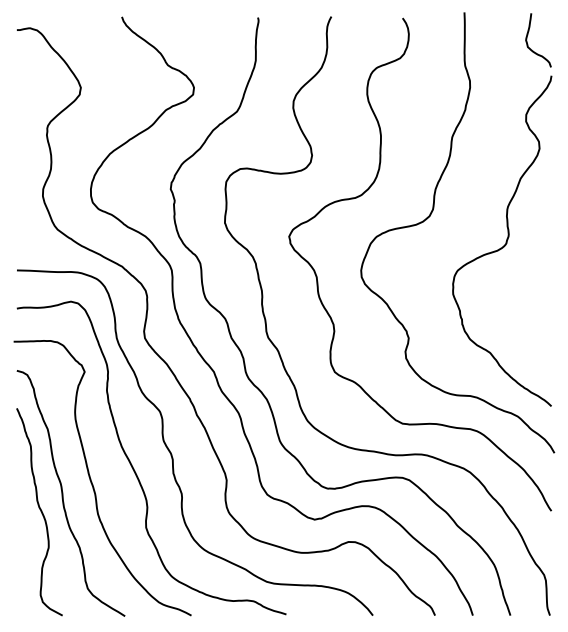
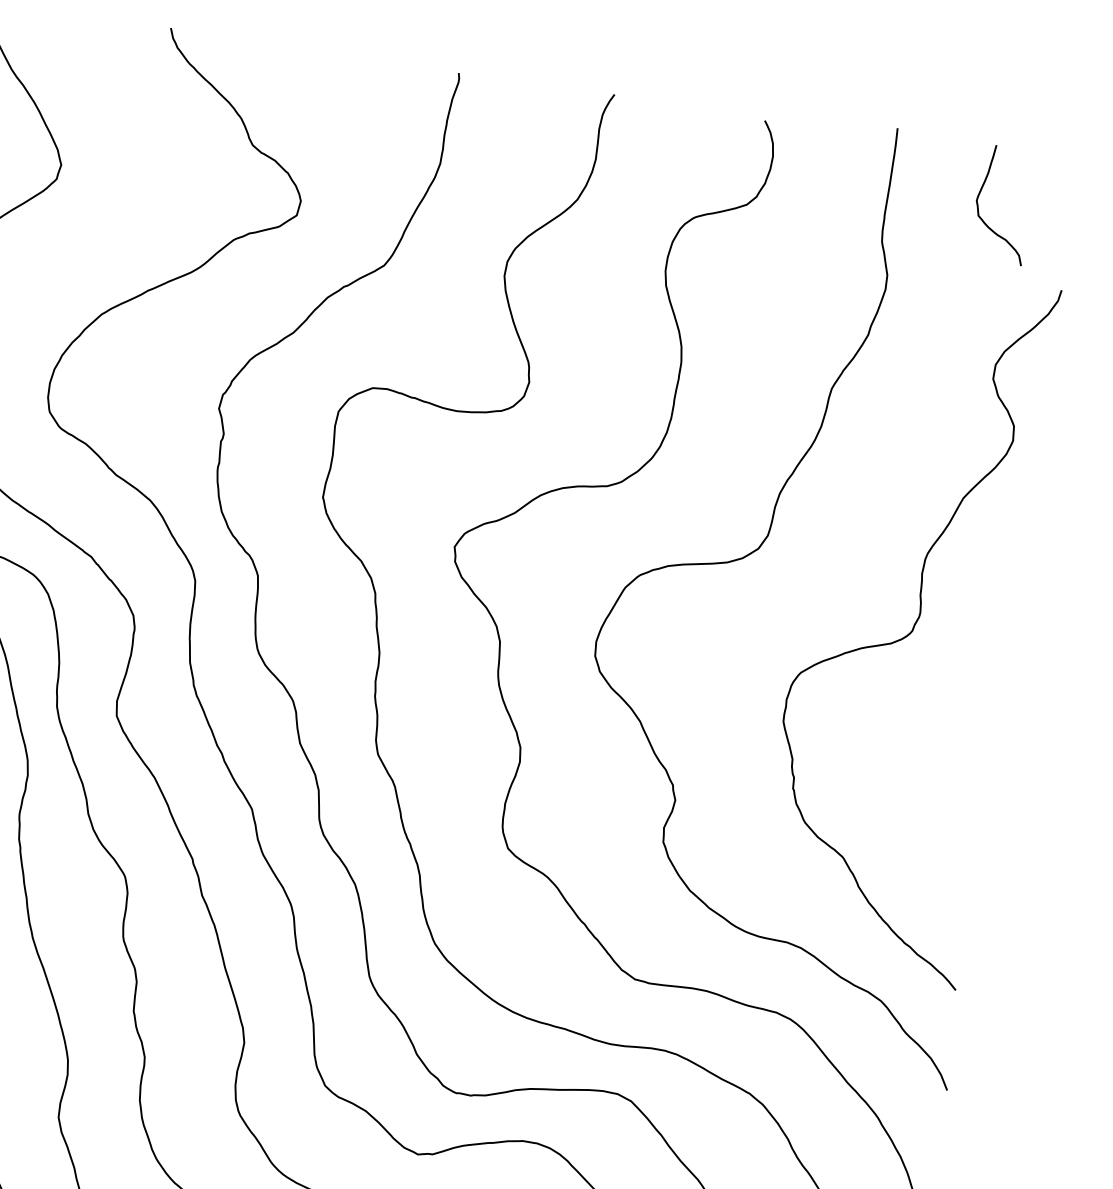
curve: (528, 44) -> (980, 210), moved

